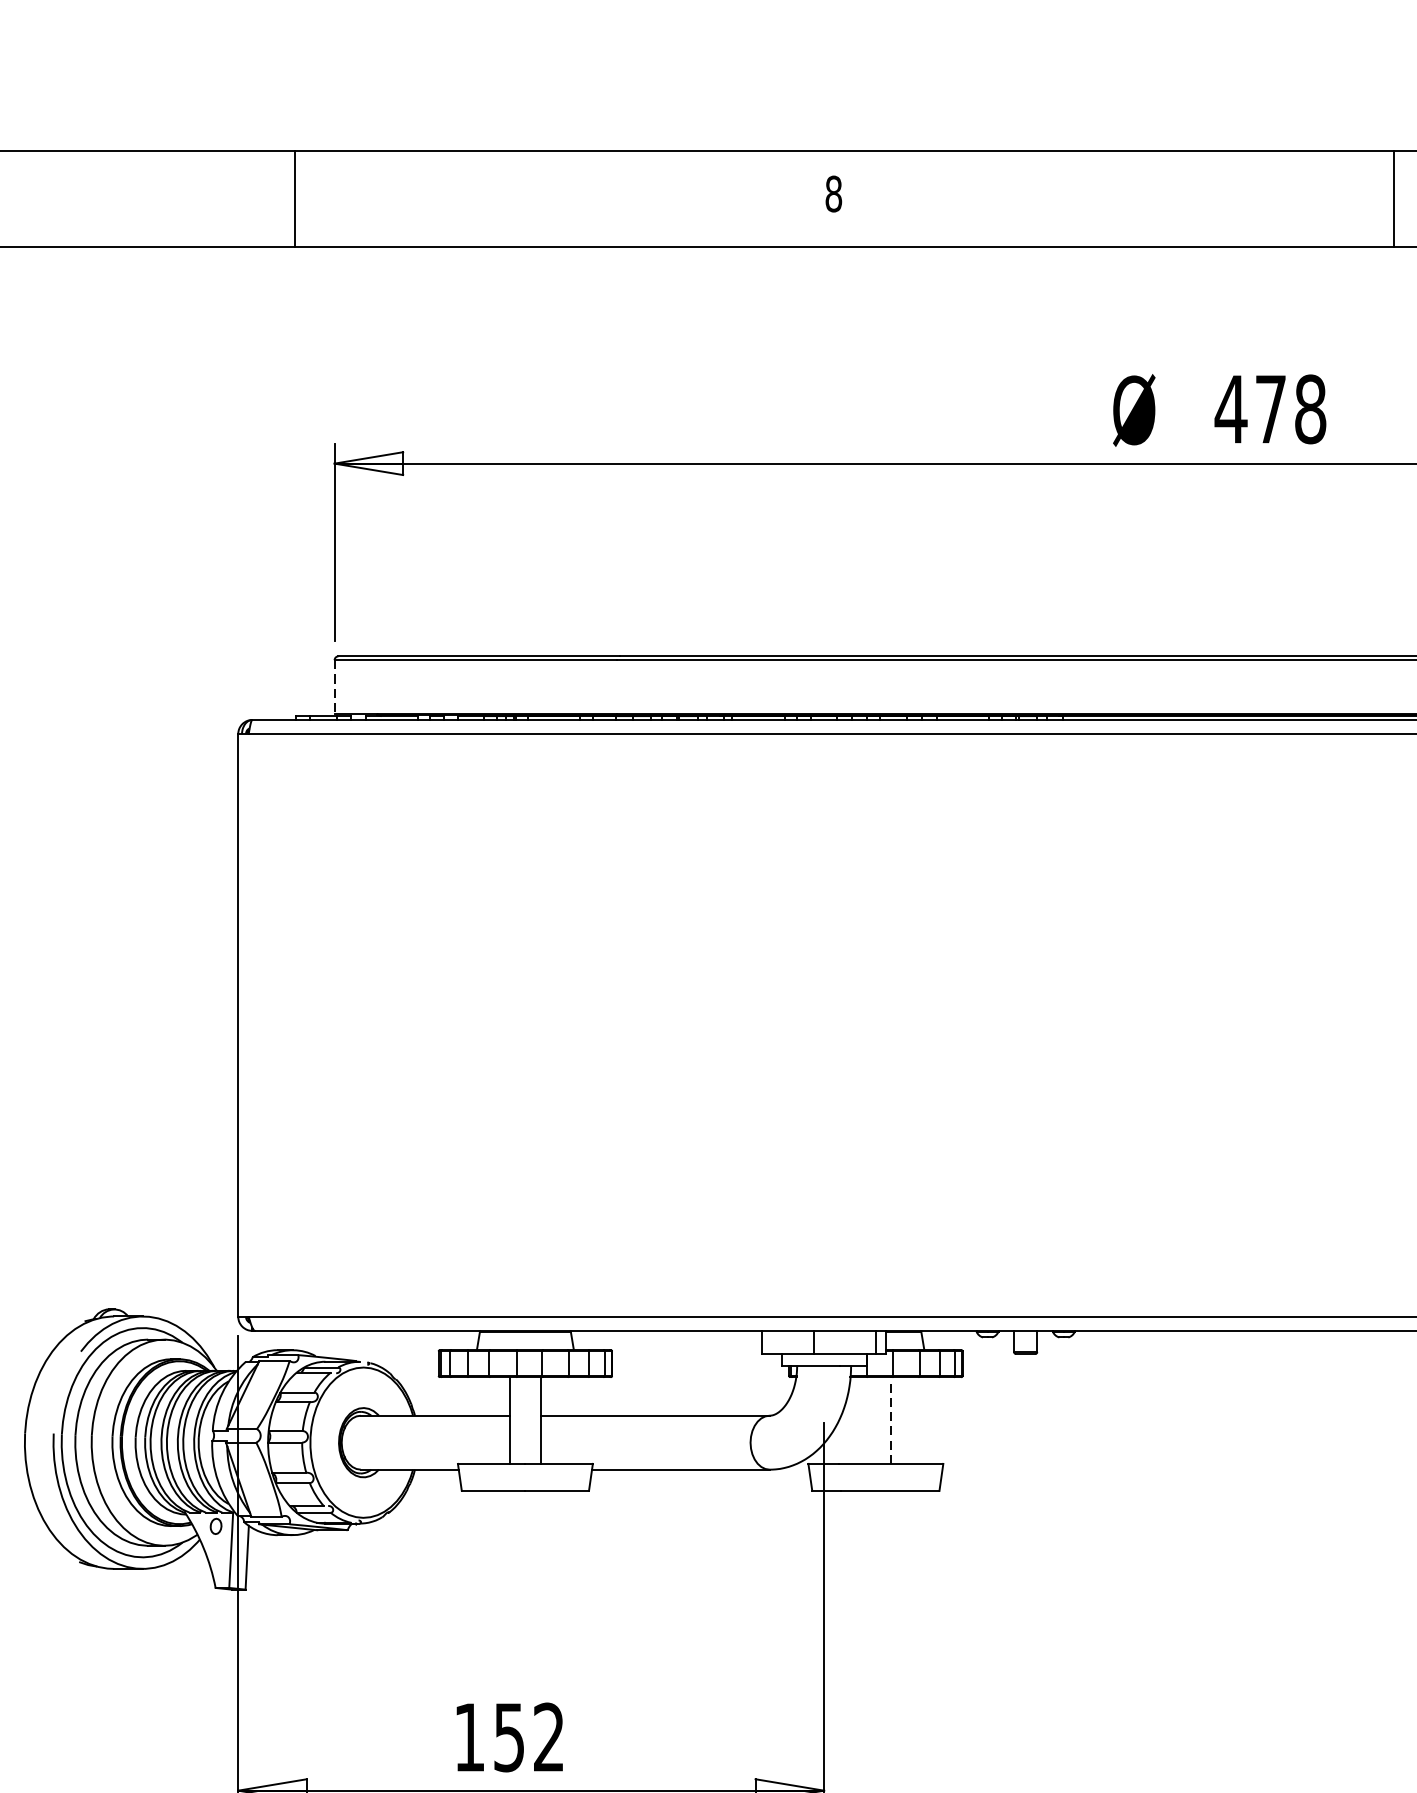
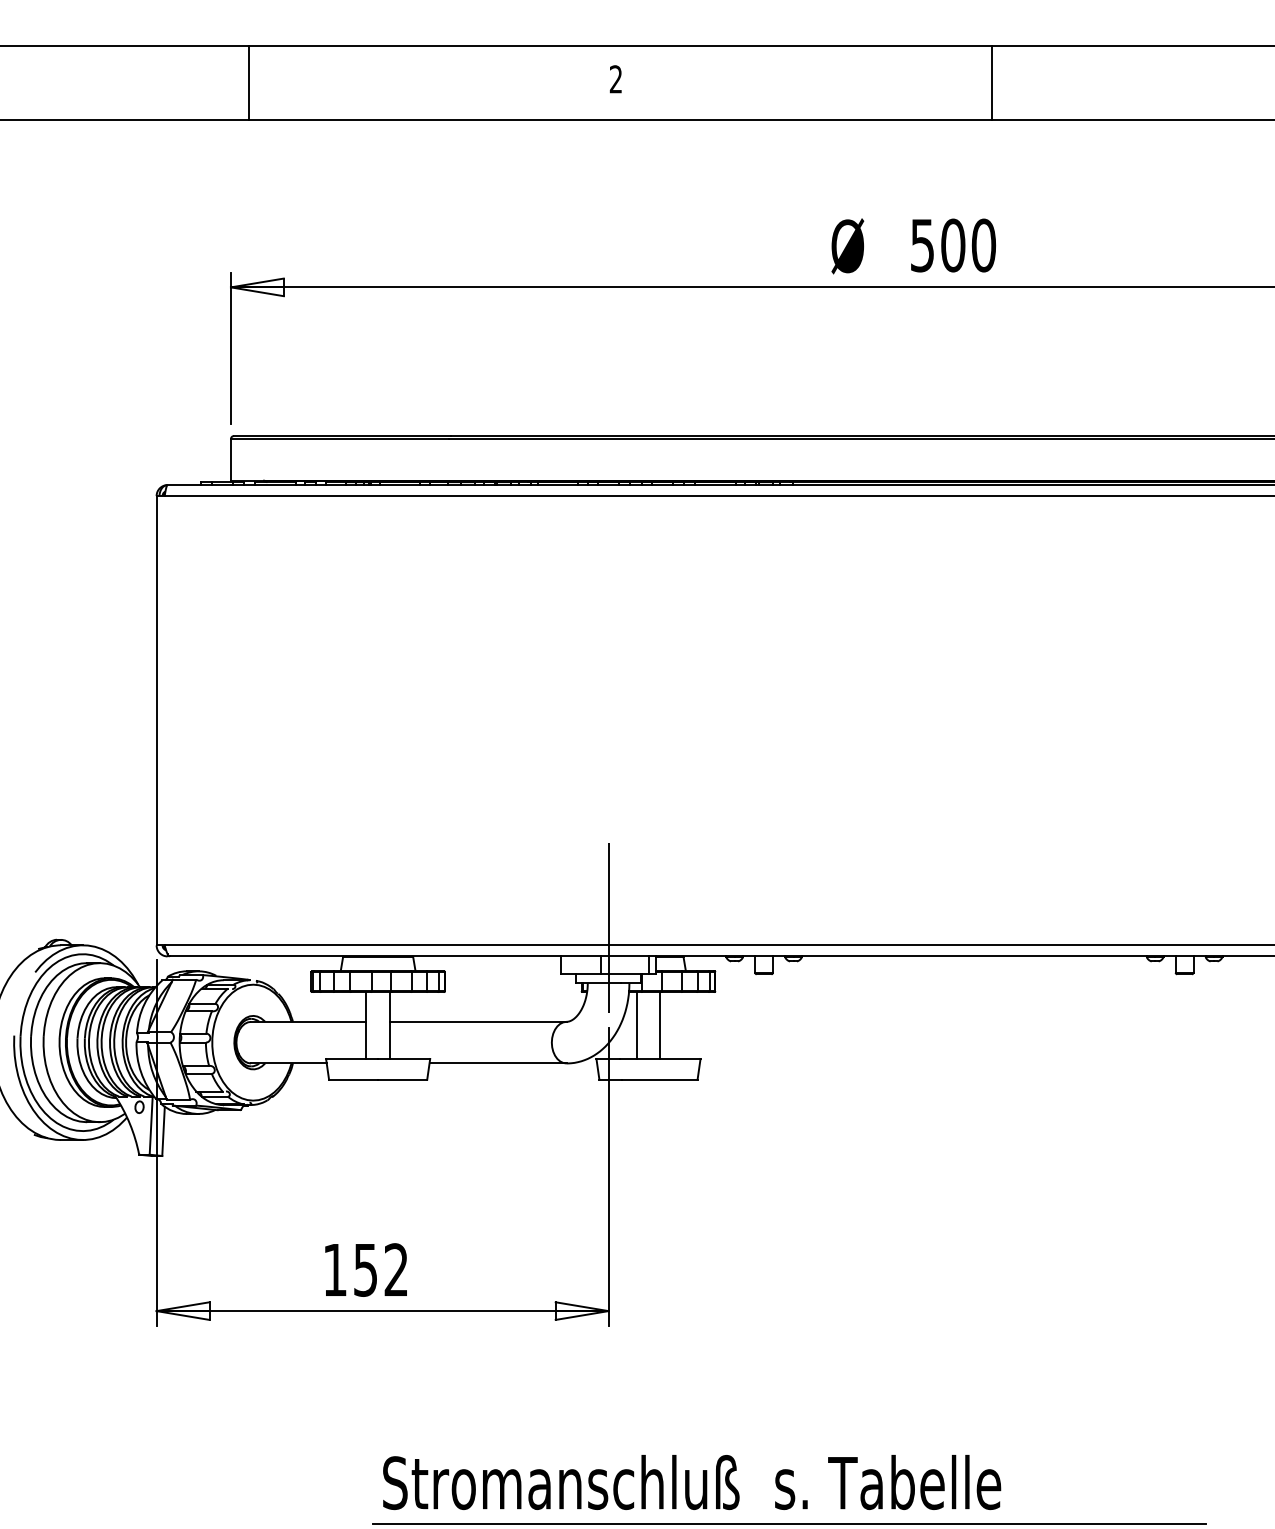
text: (833, 194) -> (615, 79), 8 -> 2
line: (295, 198) -> (248, 82), moved
line: (1394, 198) -> (992, 82), moved
text: (1269, 409) -> (952, 245), 478 -> 500
line: (334, 686) -> (230, 459), dashed -> solid
line: (824, 1293) -> (608, 927), added
line: (860, 1420) -> (636, 1025), added
line: (891, 1420) -> (660, 1025), dashed -> solid

